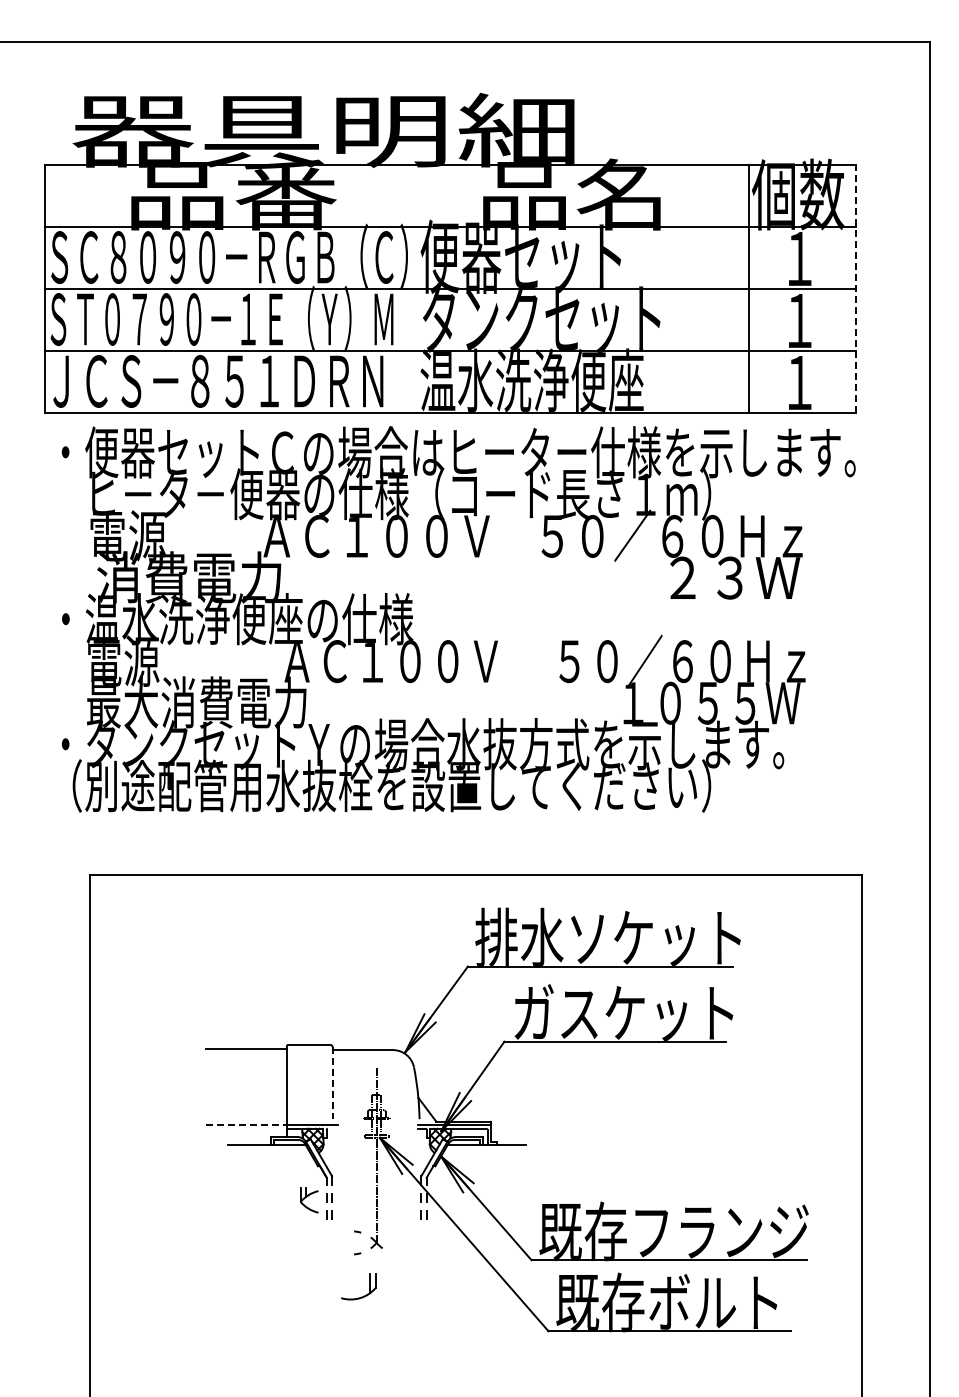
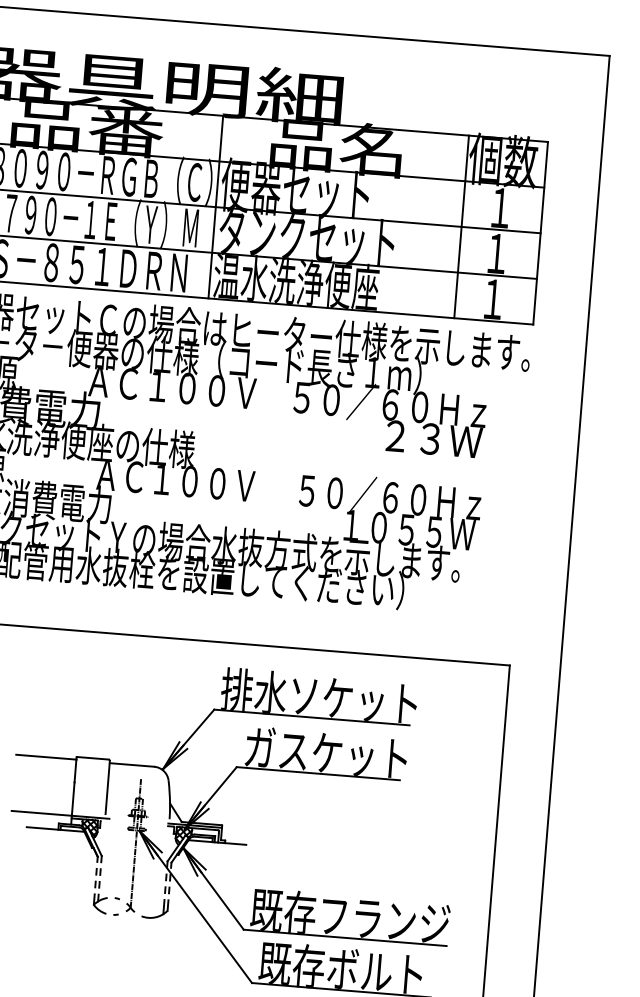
line: (415, 288) -> (215, 207), added
line: (856, 288) -> (540, 233), dashed -> solid
line: (332, 1083) -> (107, 787), dashed -> solid
line: (246, 1125) -> (41, 813), dashed -> solid
part: (309, 1200) -> (100, 904), moved
part: (363, 1295) -> (158, 915), moved

